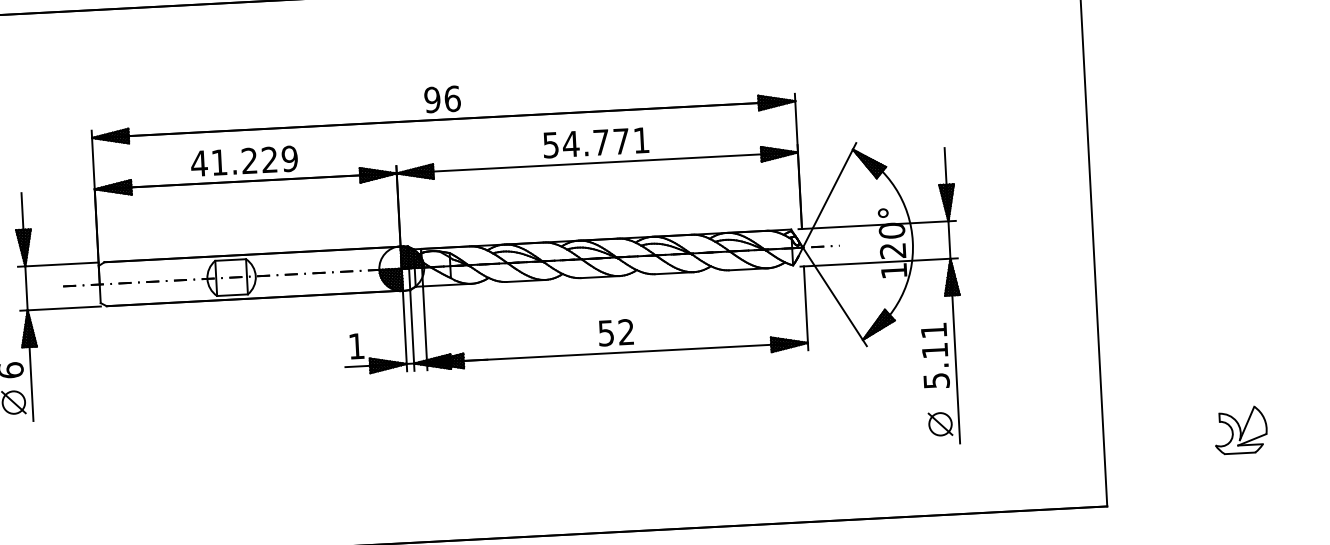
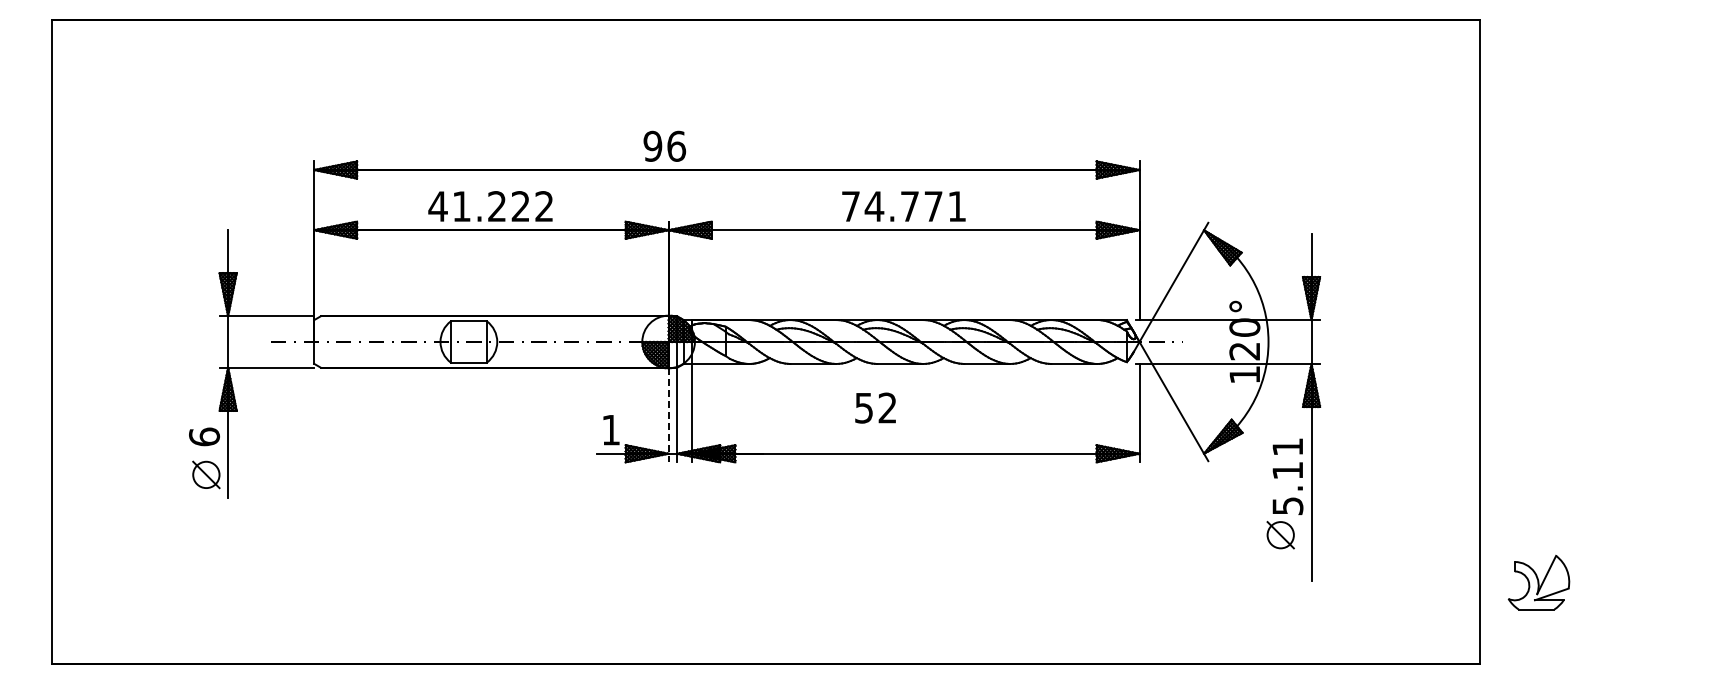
text: (442, 98) -> (664, 145), moved
text: (550, 145) -> (850, 206), 54.771 -> 74.771
text: (289, 158) -> (544, 206), 41.229 -> 41.222
line: (404, 331) -> (668, 415), solid -> dashed
text: (615, 332) -> (875, 407), moved
part: (940, 424) -> (1280, 535), moved
part: (1240, 430) -> (1538, 582), moved

